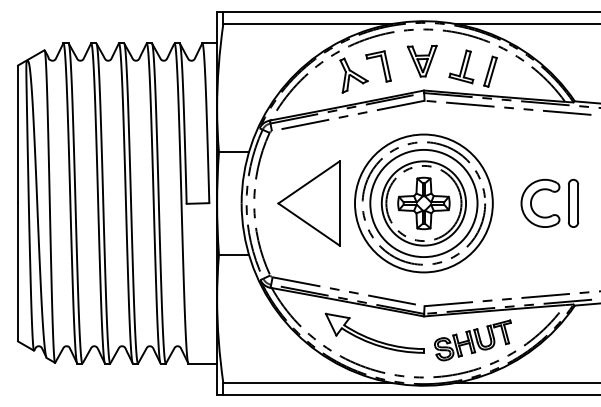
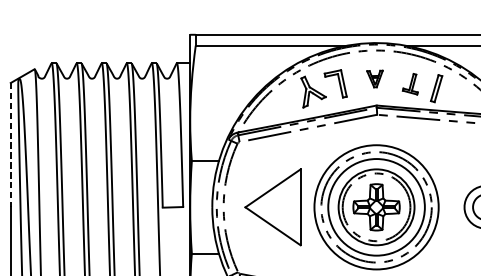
part: (421, 60) -> (374, 78), size x0.6
part: (461, 66) -> (410, 83), size x0.7
line: (18, 134) -> (11, 145), solid -> dashed

